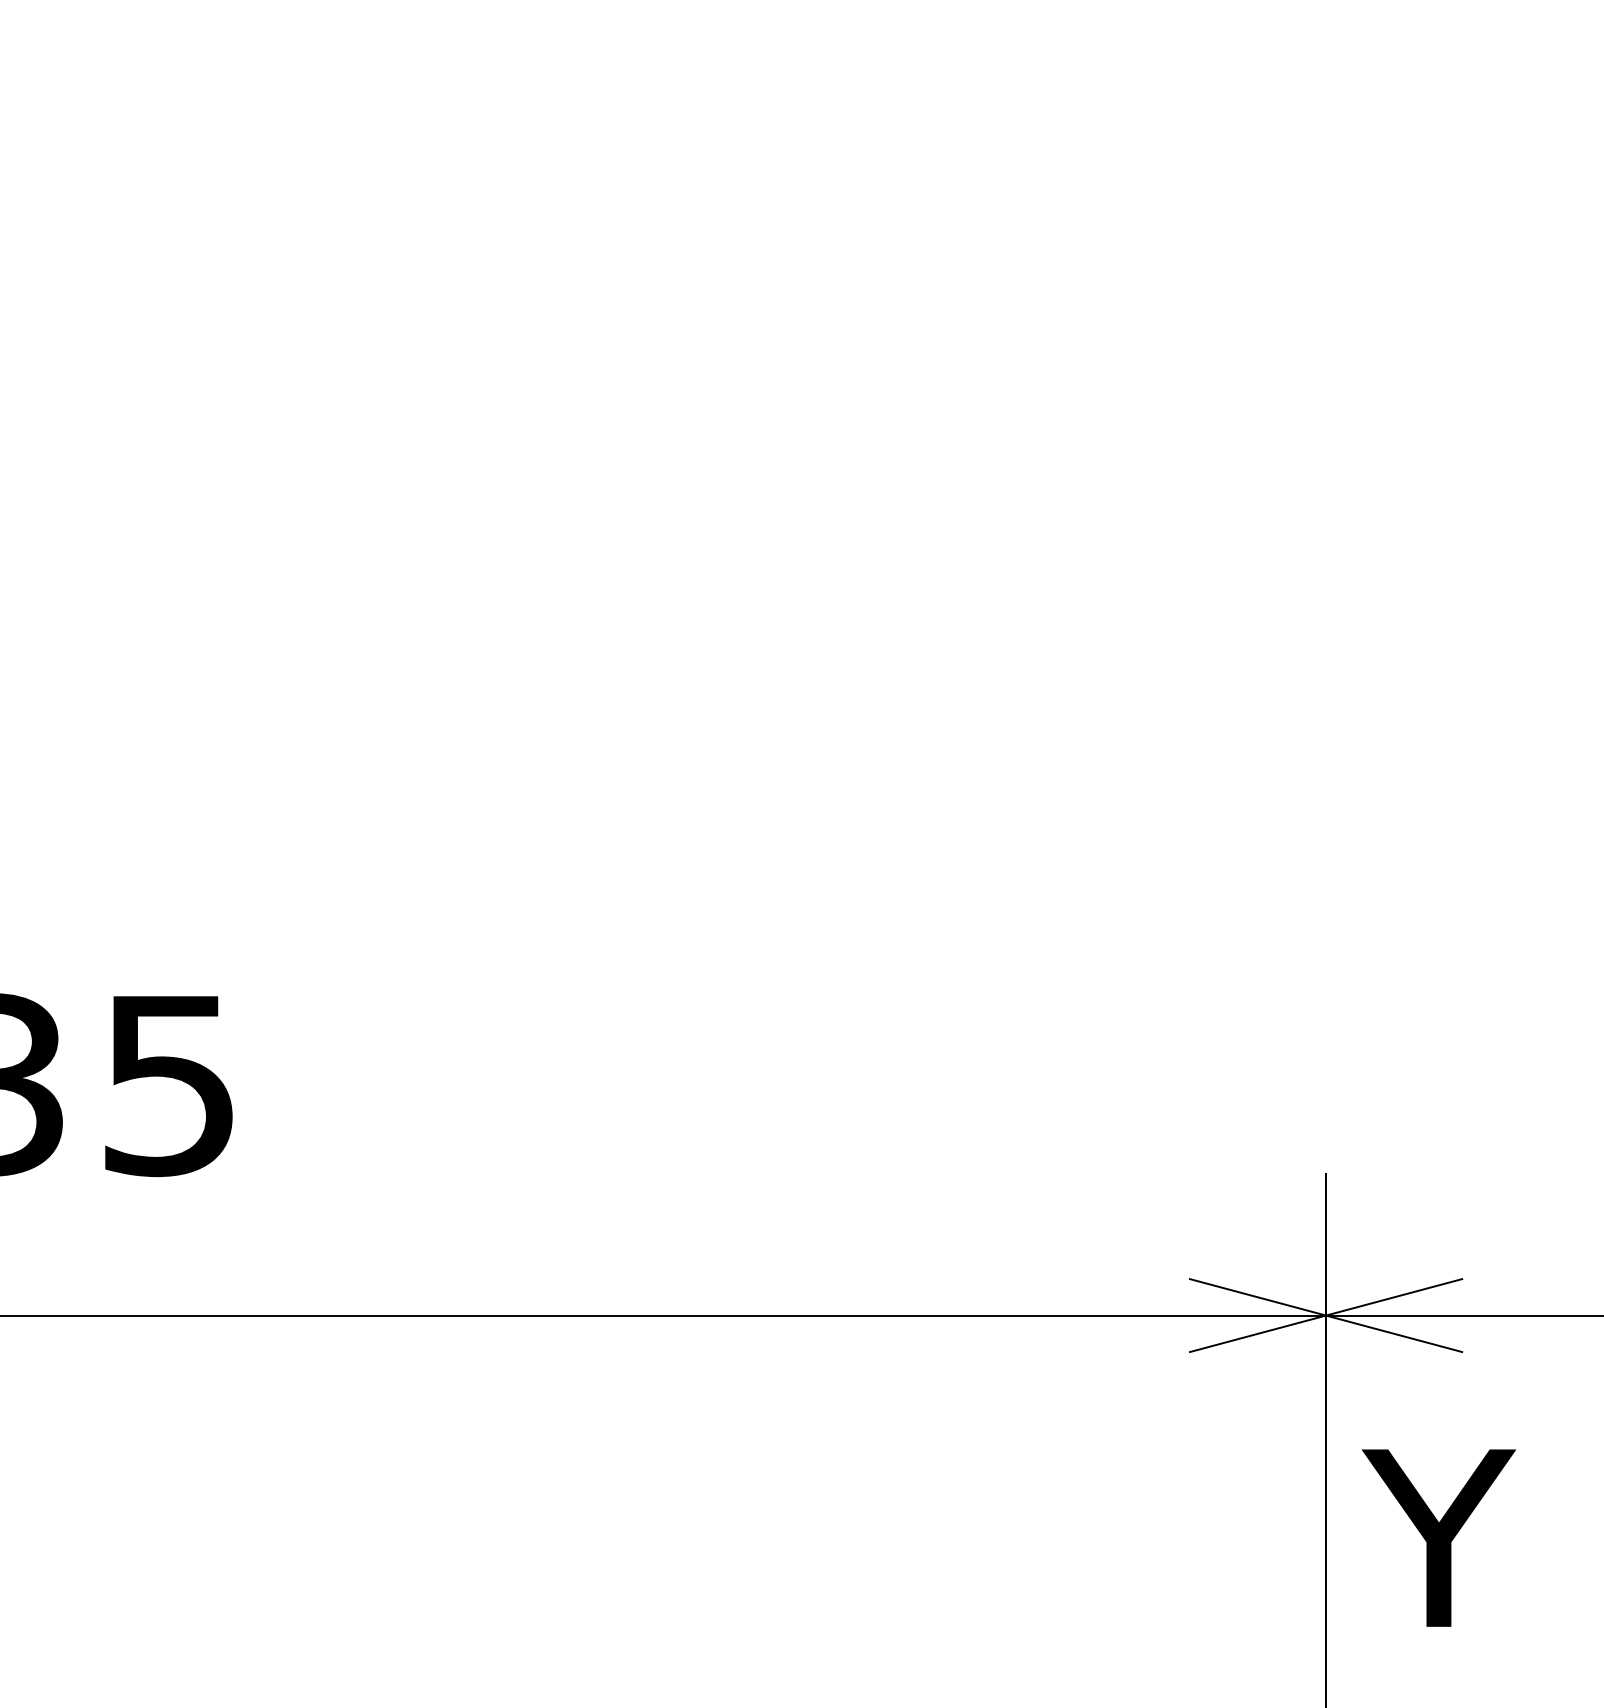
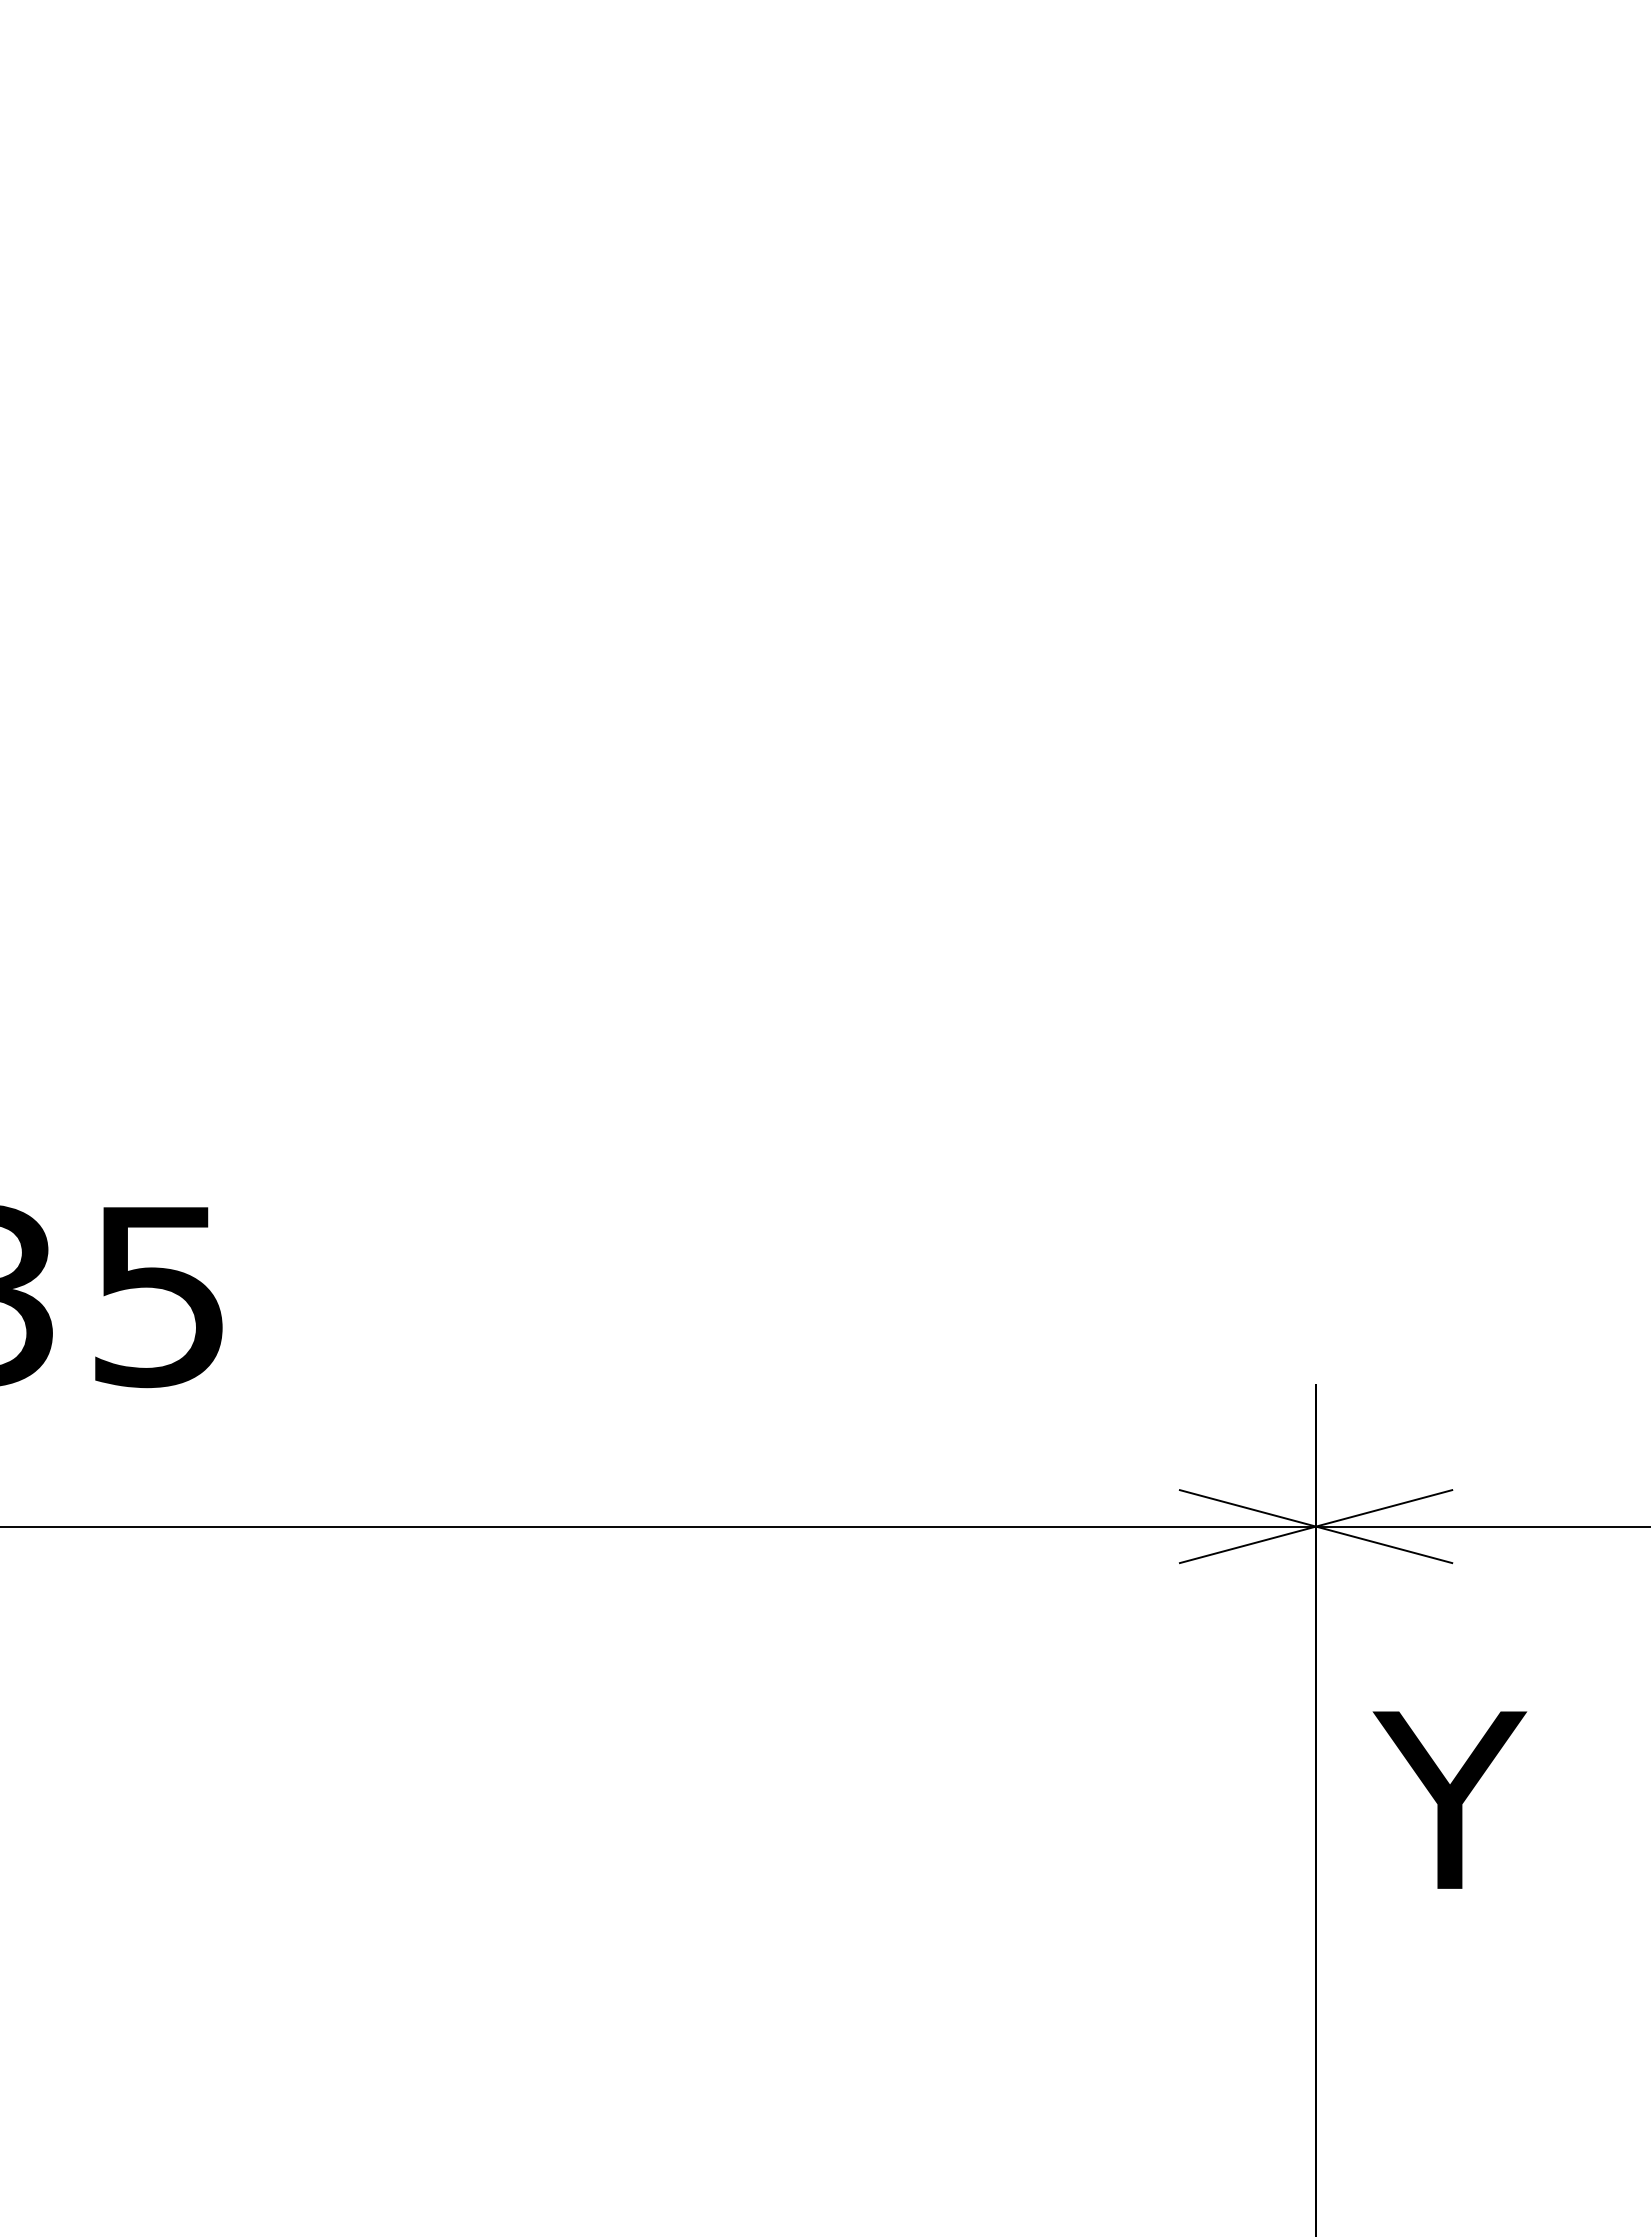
text: (1438, 1537) -> (1449, 1799), moved

